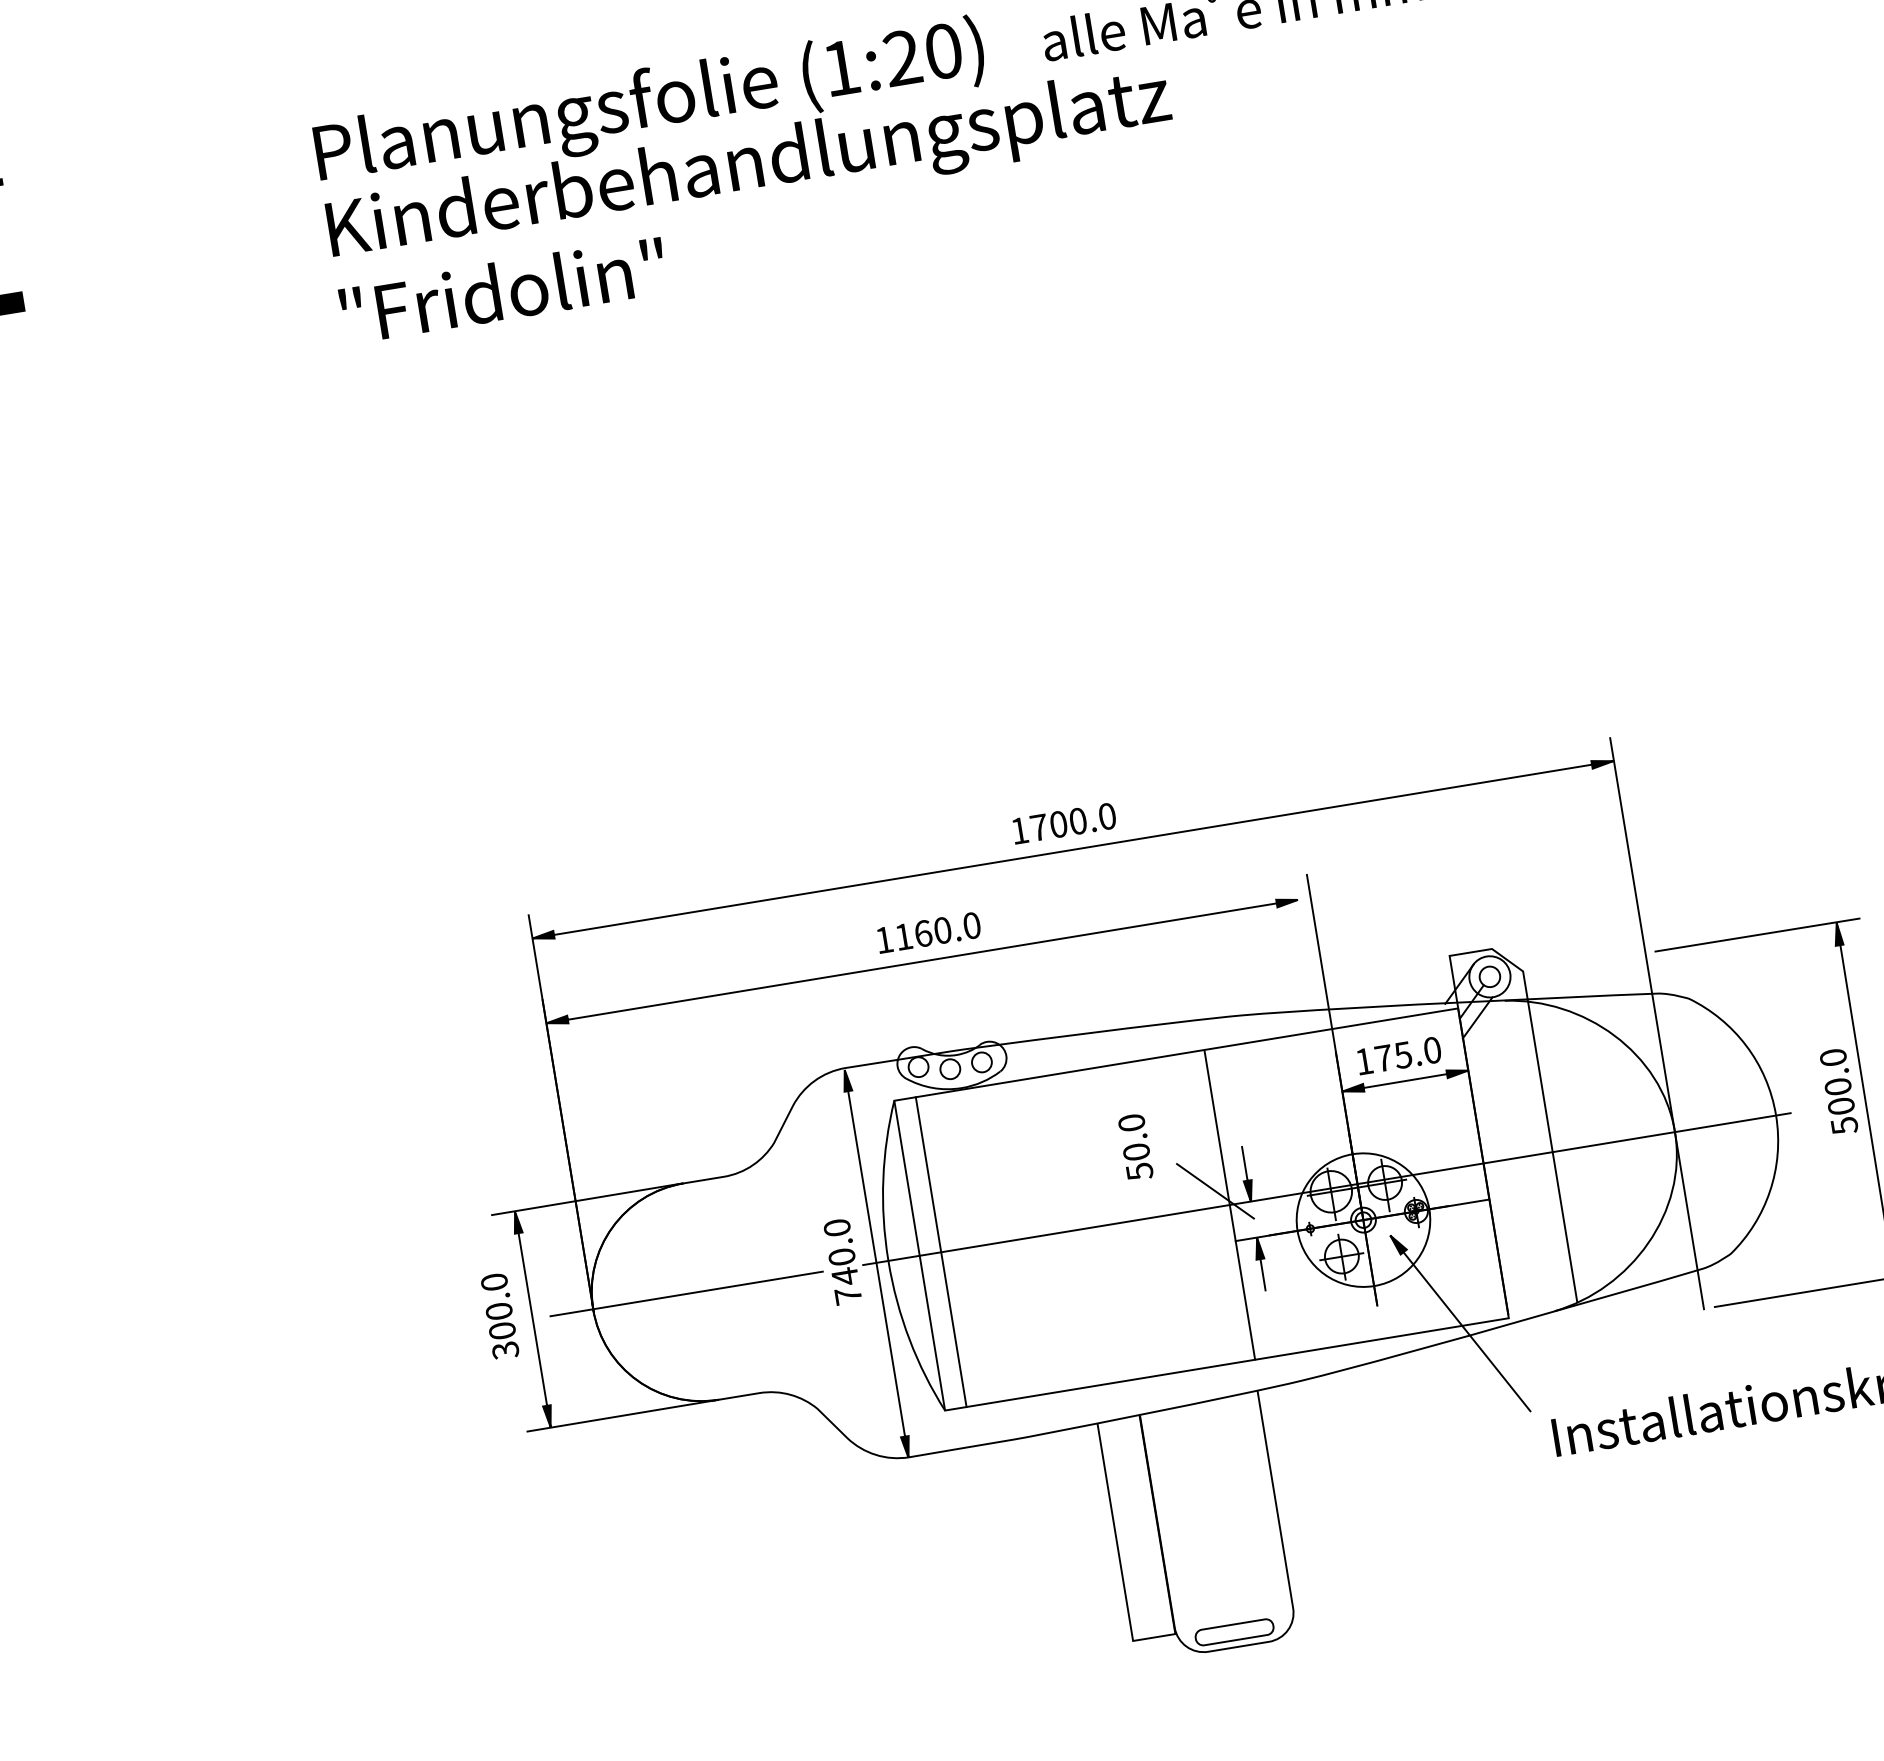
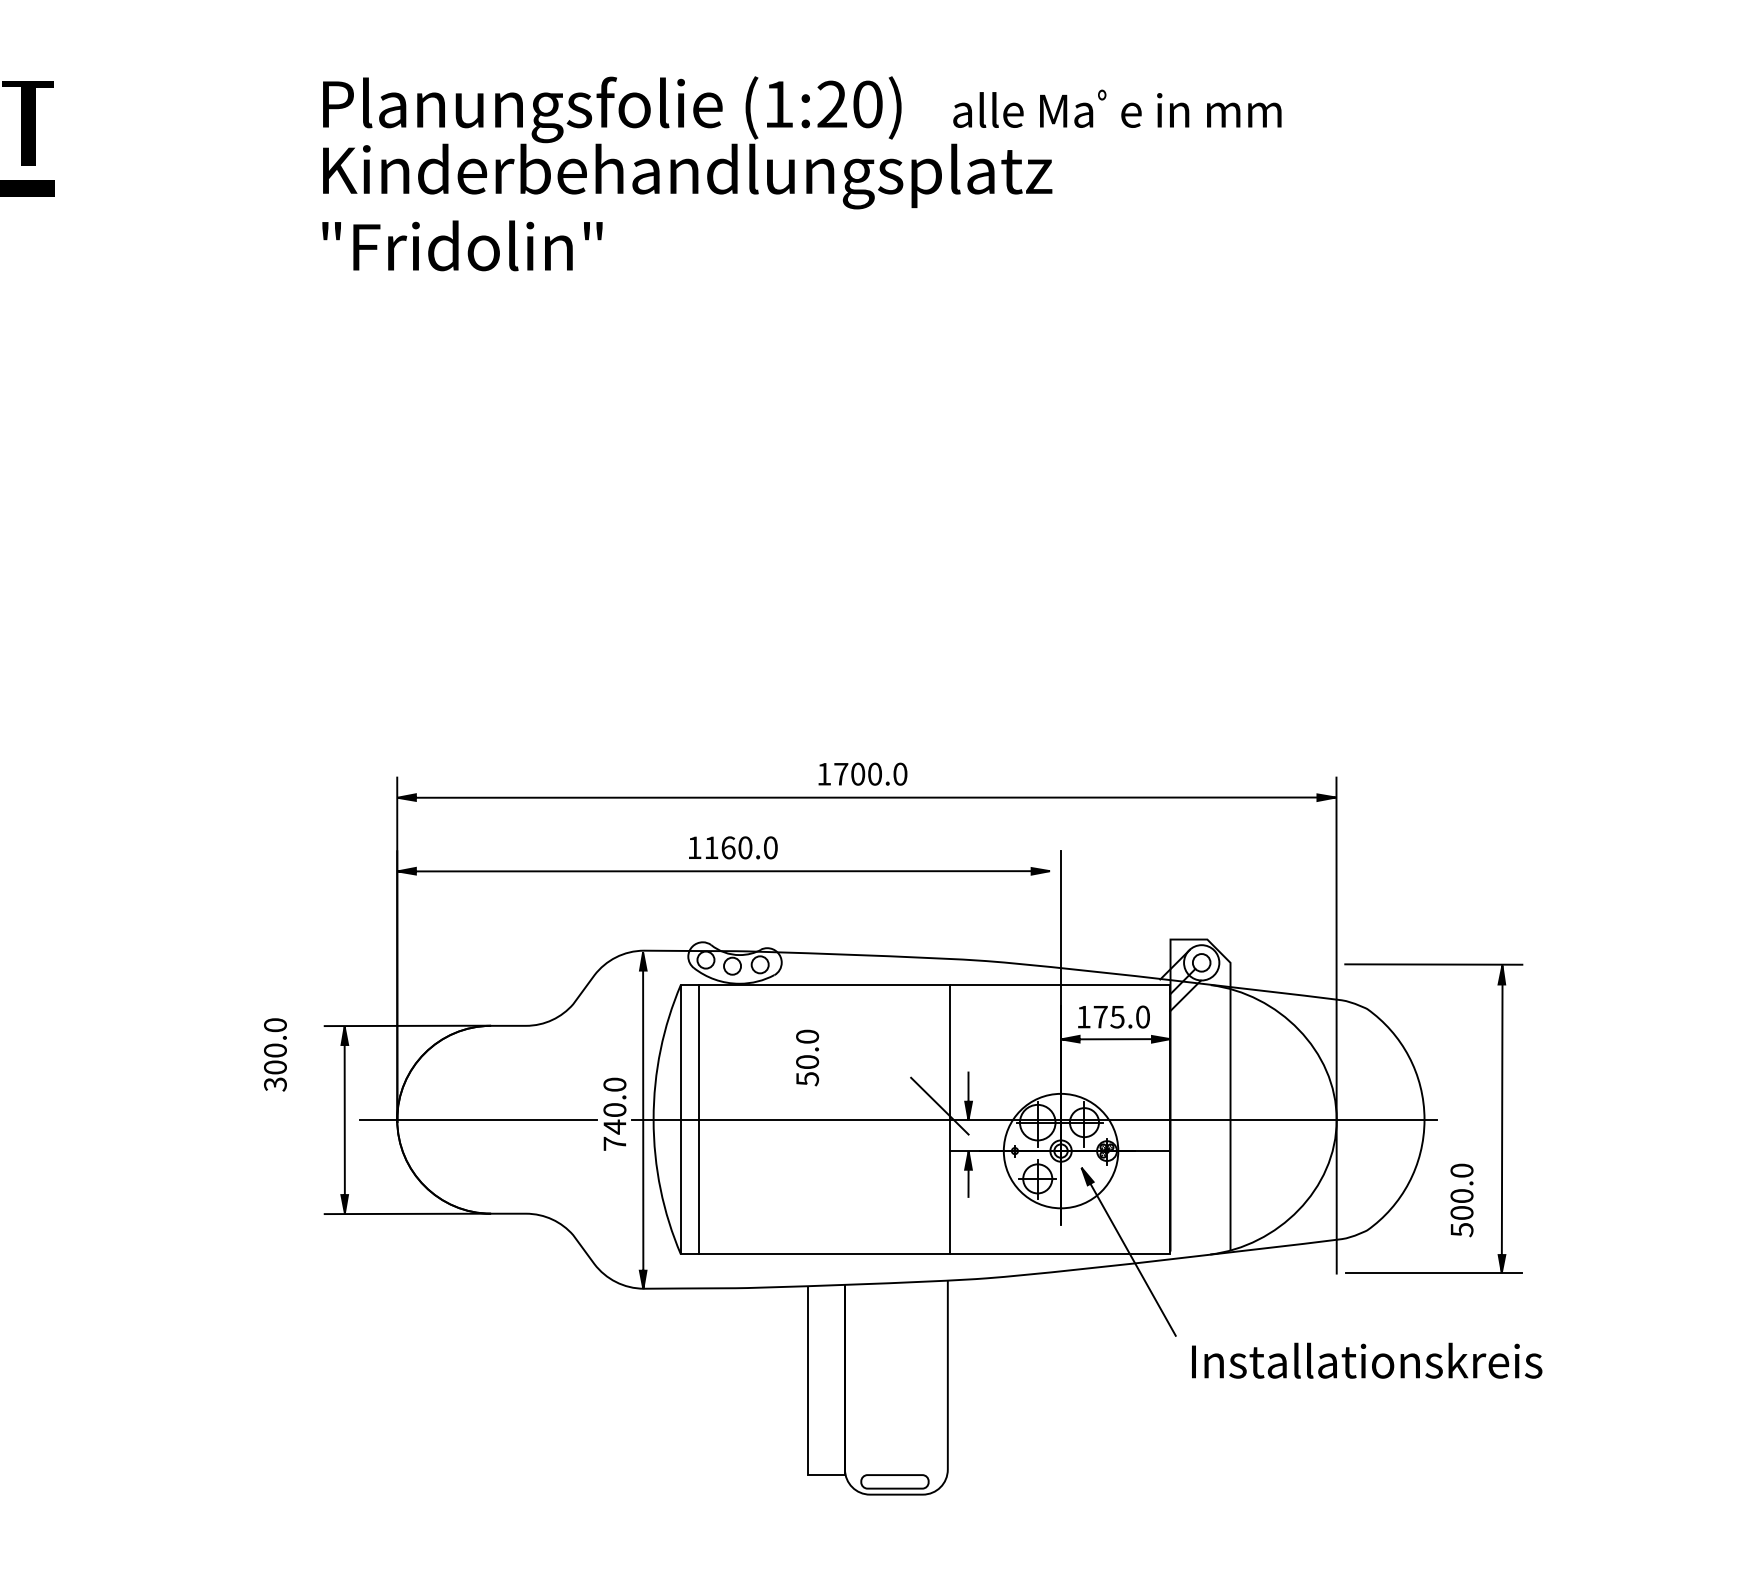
text: (1838, 1092) -> (1461, 1200), moved
text: (1135, 1146) -> (807, 1057), moved
text: (500, 1315) -> (275, 1054), moved

